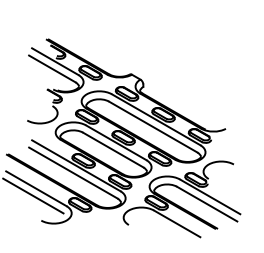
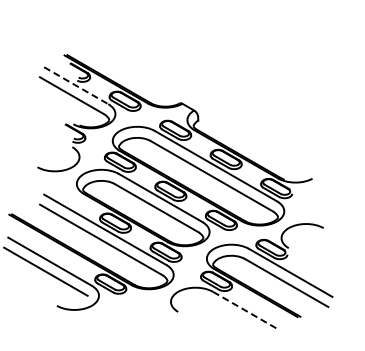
line: (55, 61) -> (76, 85), solid -> dashed
line: (177, 223) -> (245, 310), solid -> dashed

